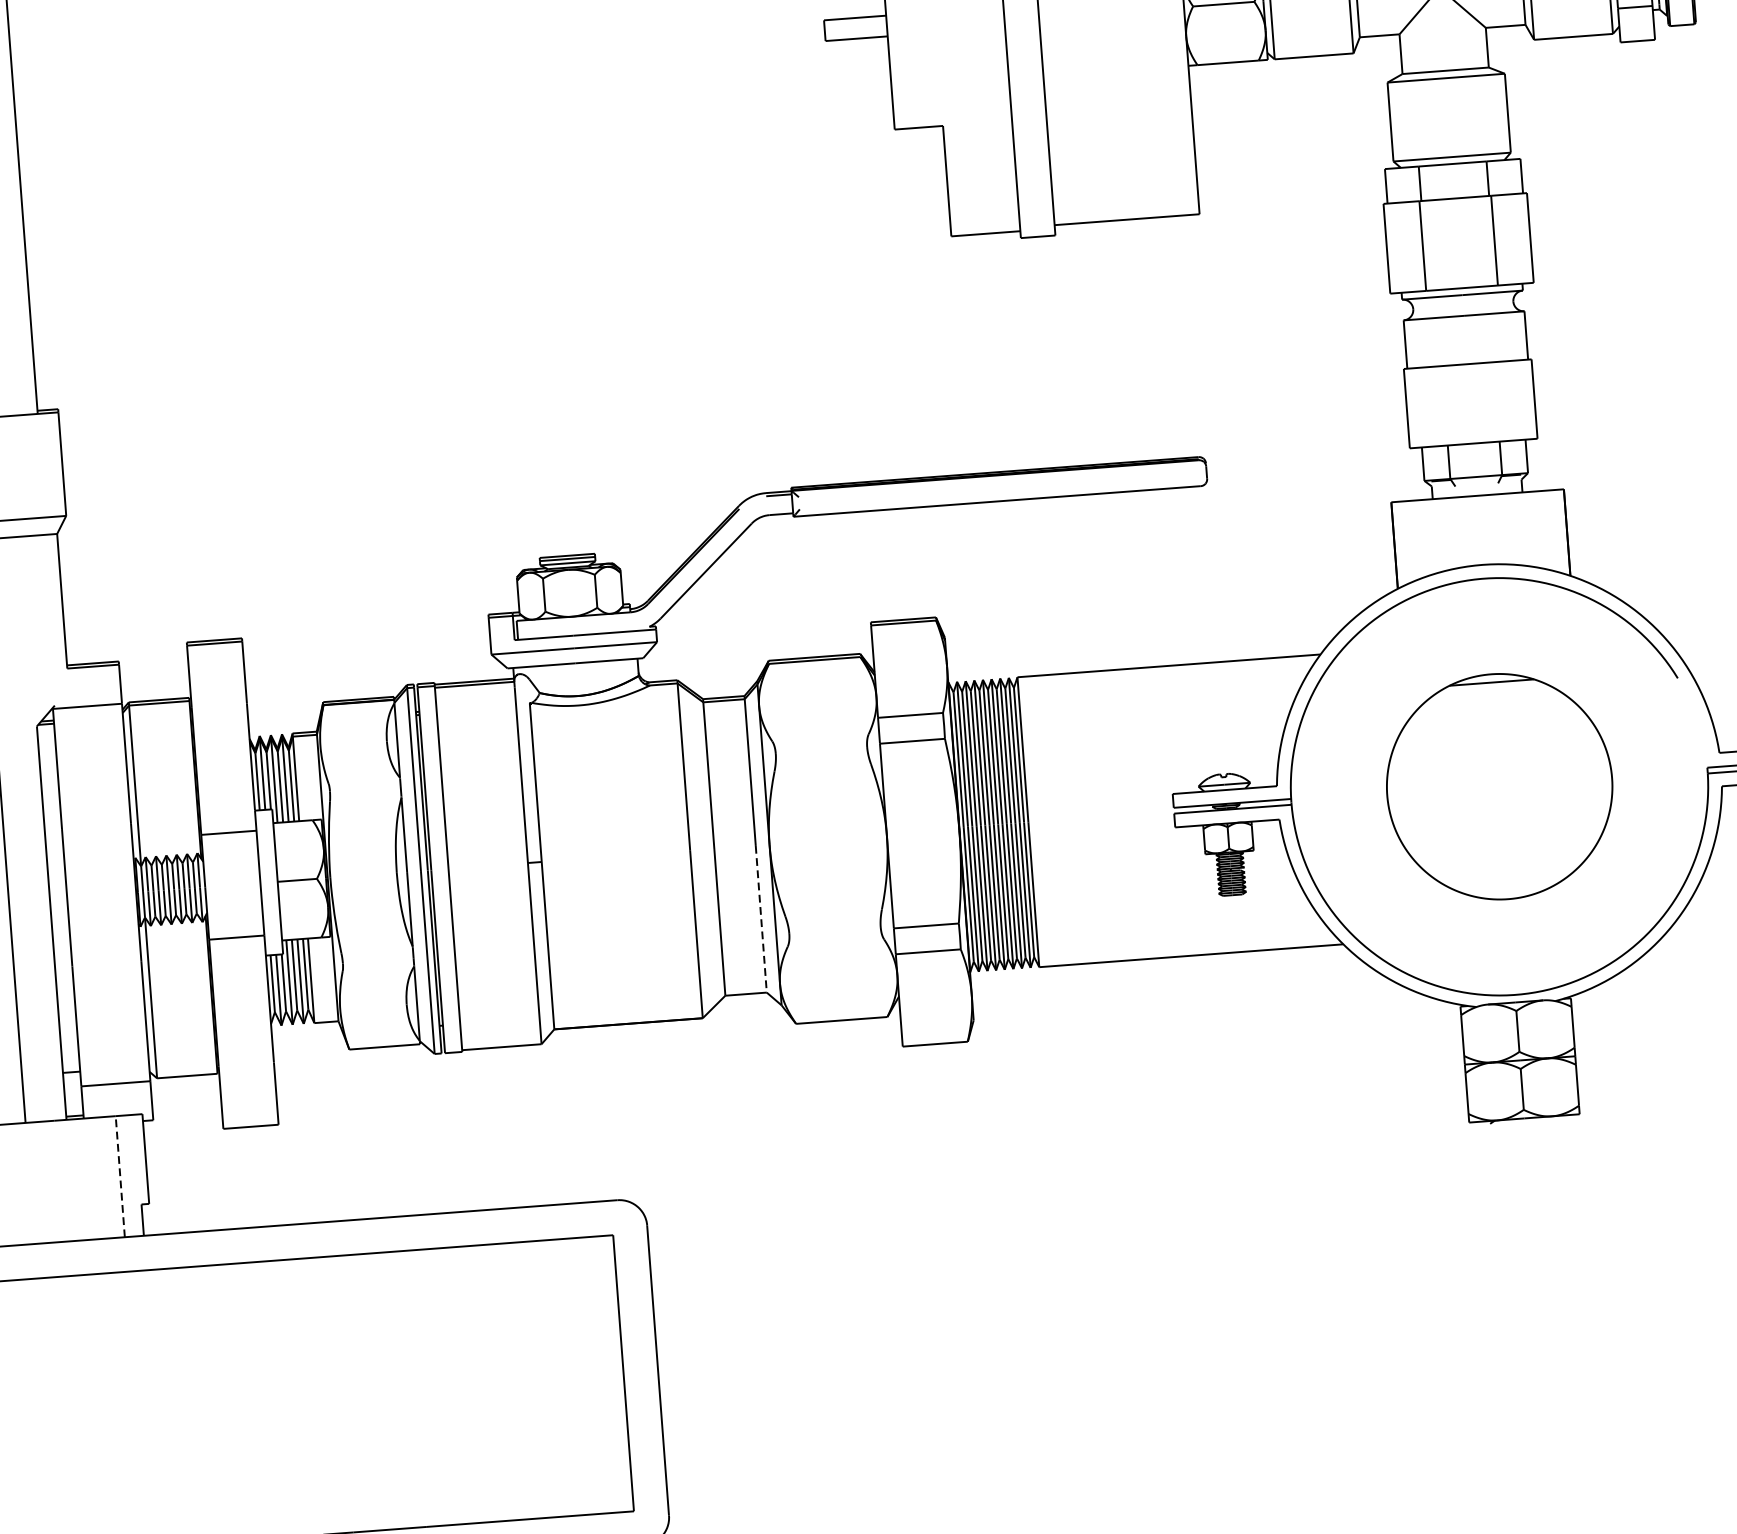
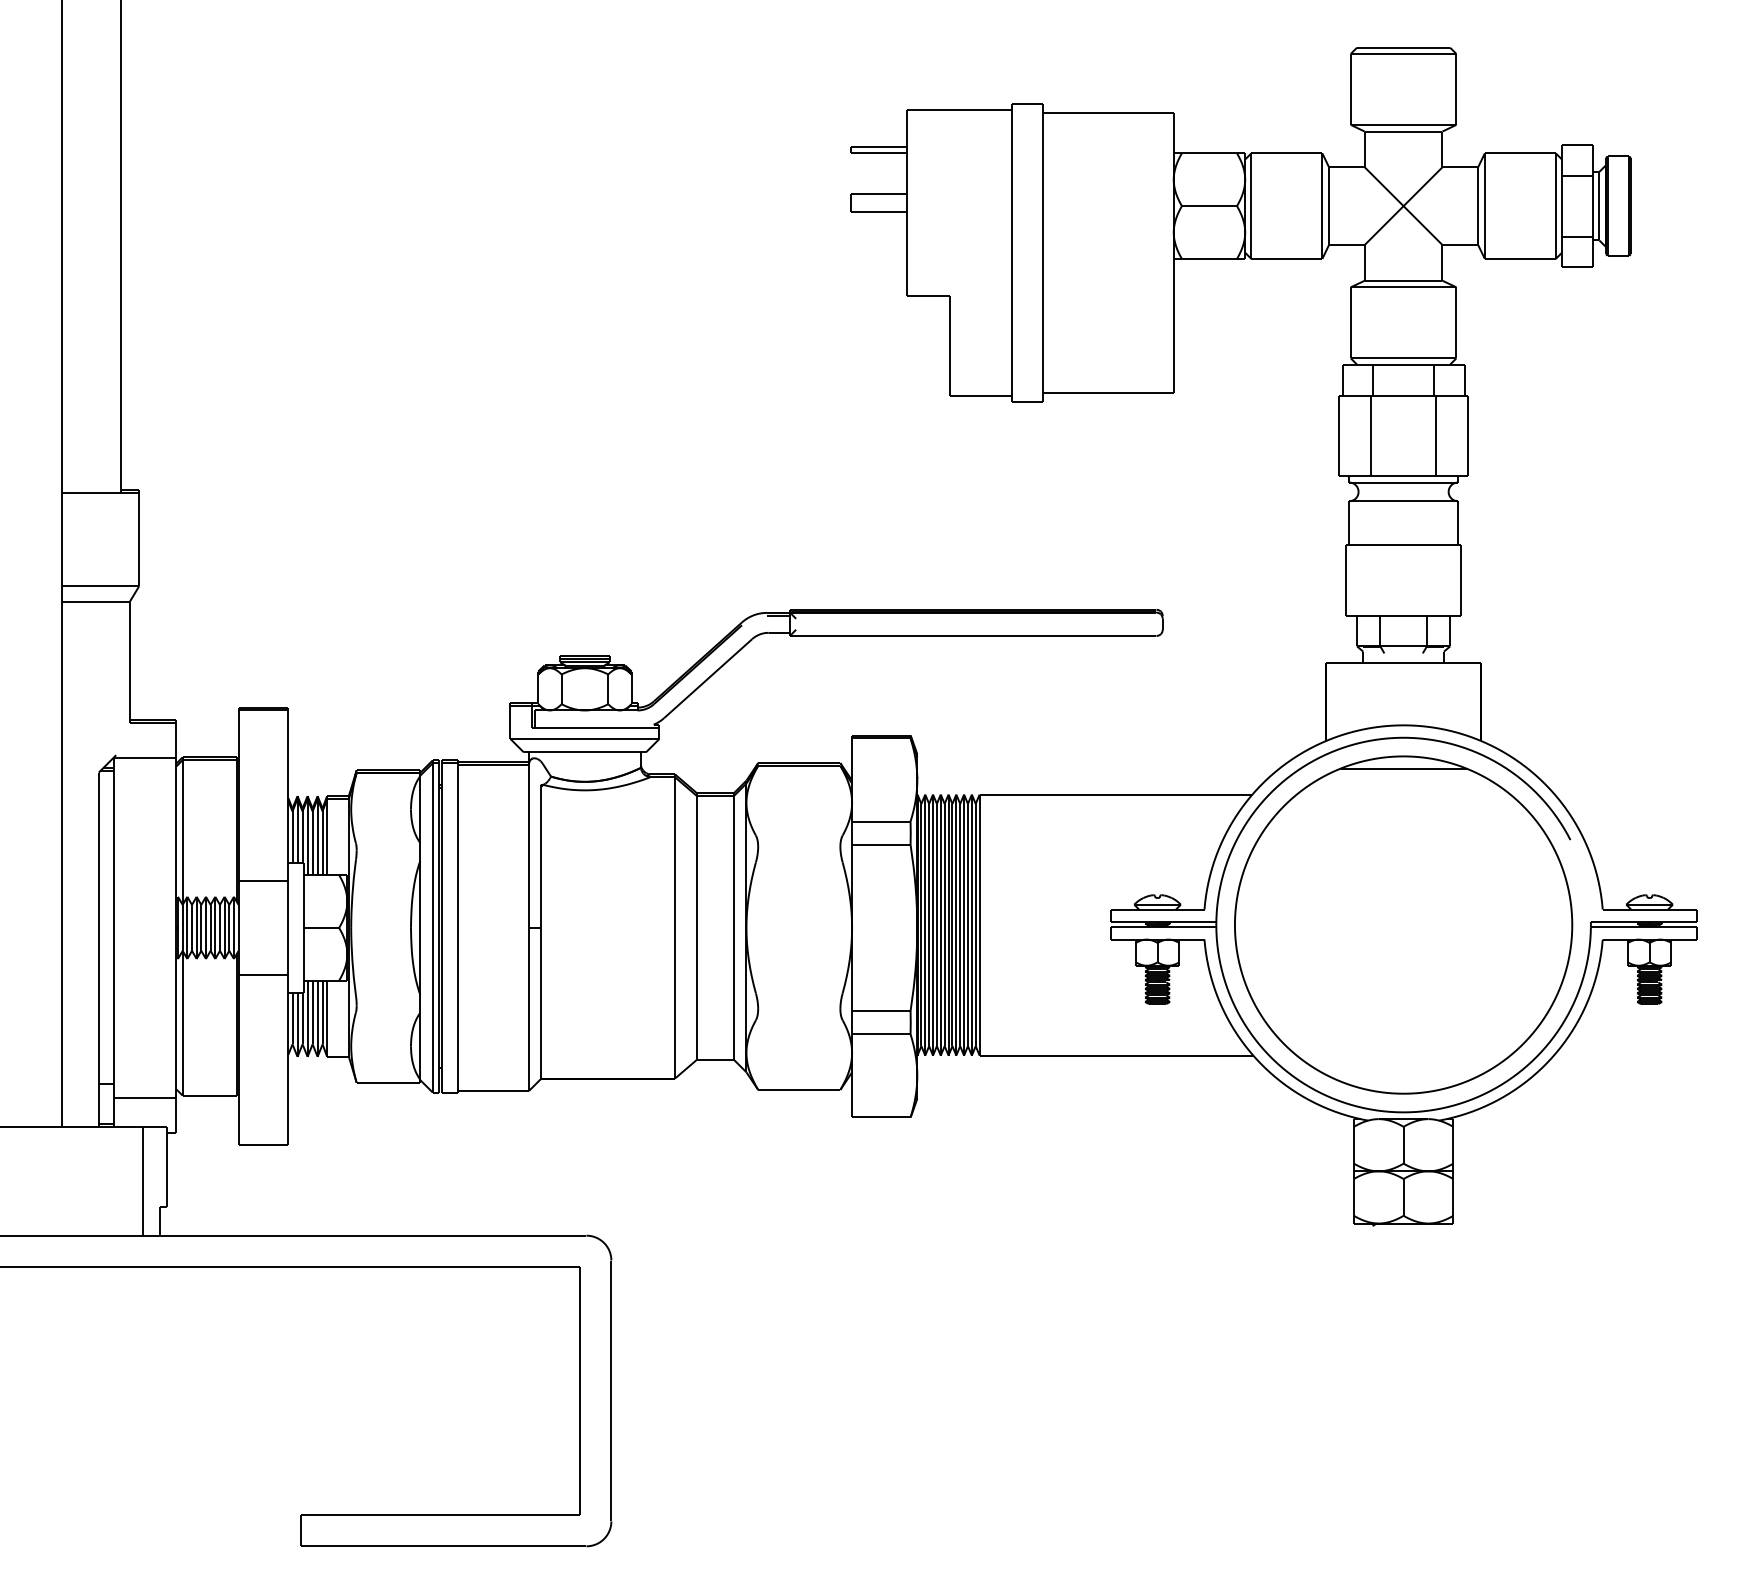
part: (1499, 786) -> (1403, 924), size x1.67
line: (761, 919) -> (734, 994), dashed -> solid
line: (120, 1175) -> (143, 1180), dashed -> solid

